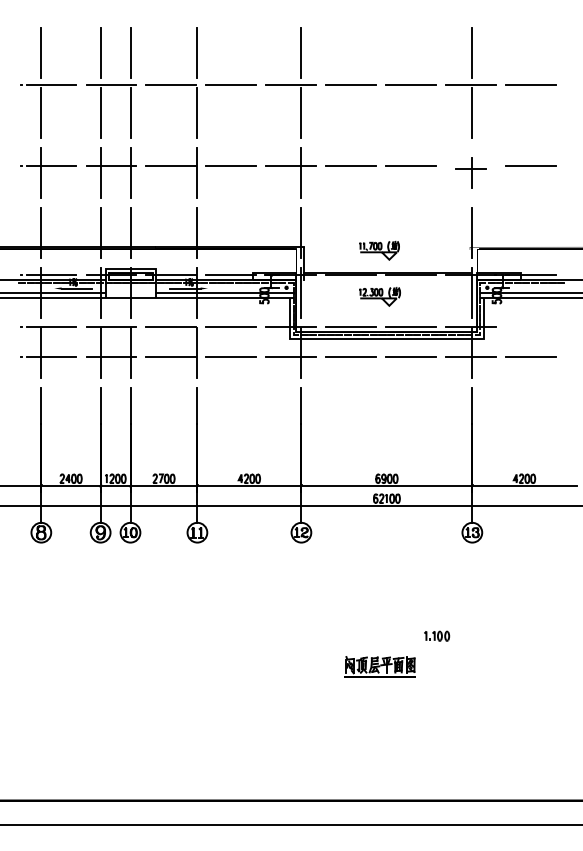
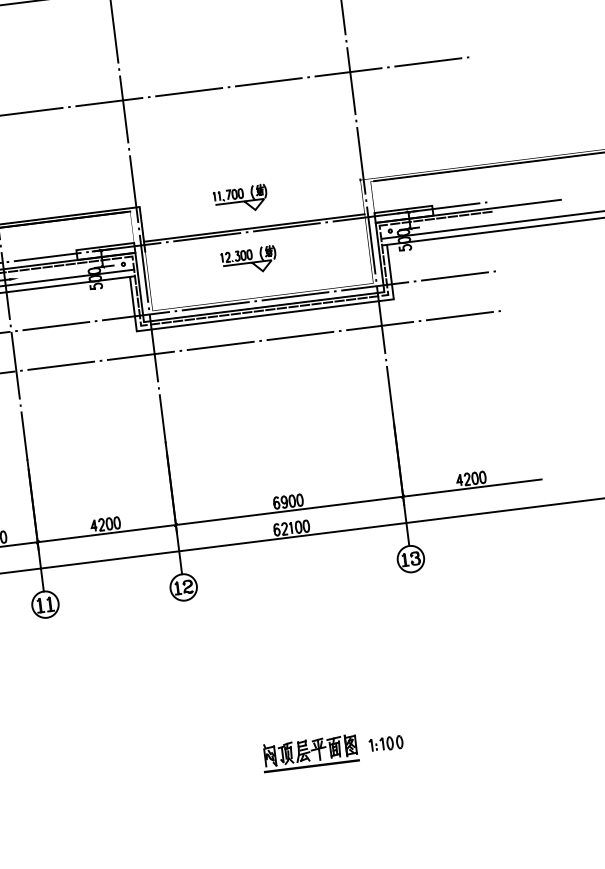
part: (470, 172) -> (348, 80), size x1.67
line: (530, 327) -> (454, 276), added
part: (437, 635) -> (386, 742), moved

